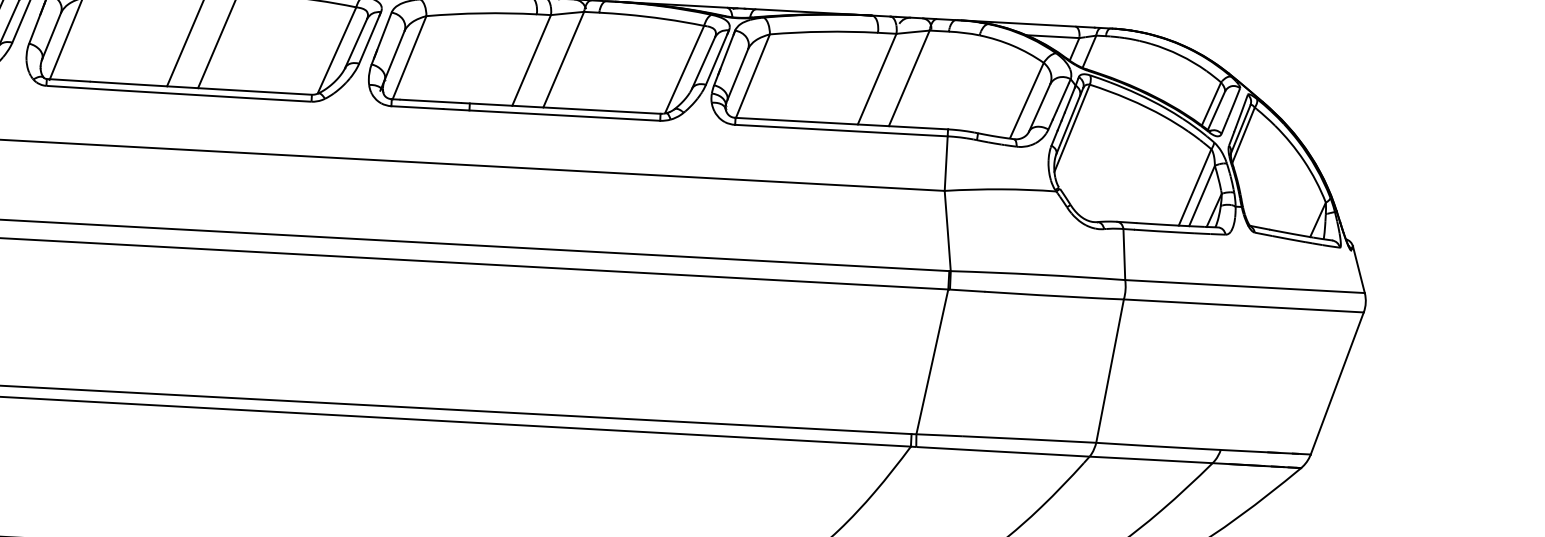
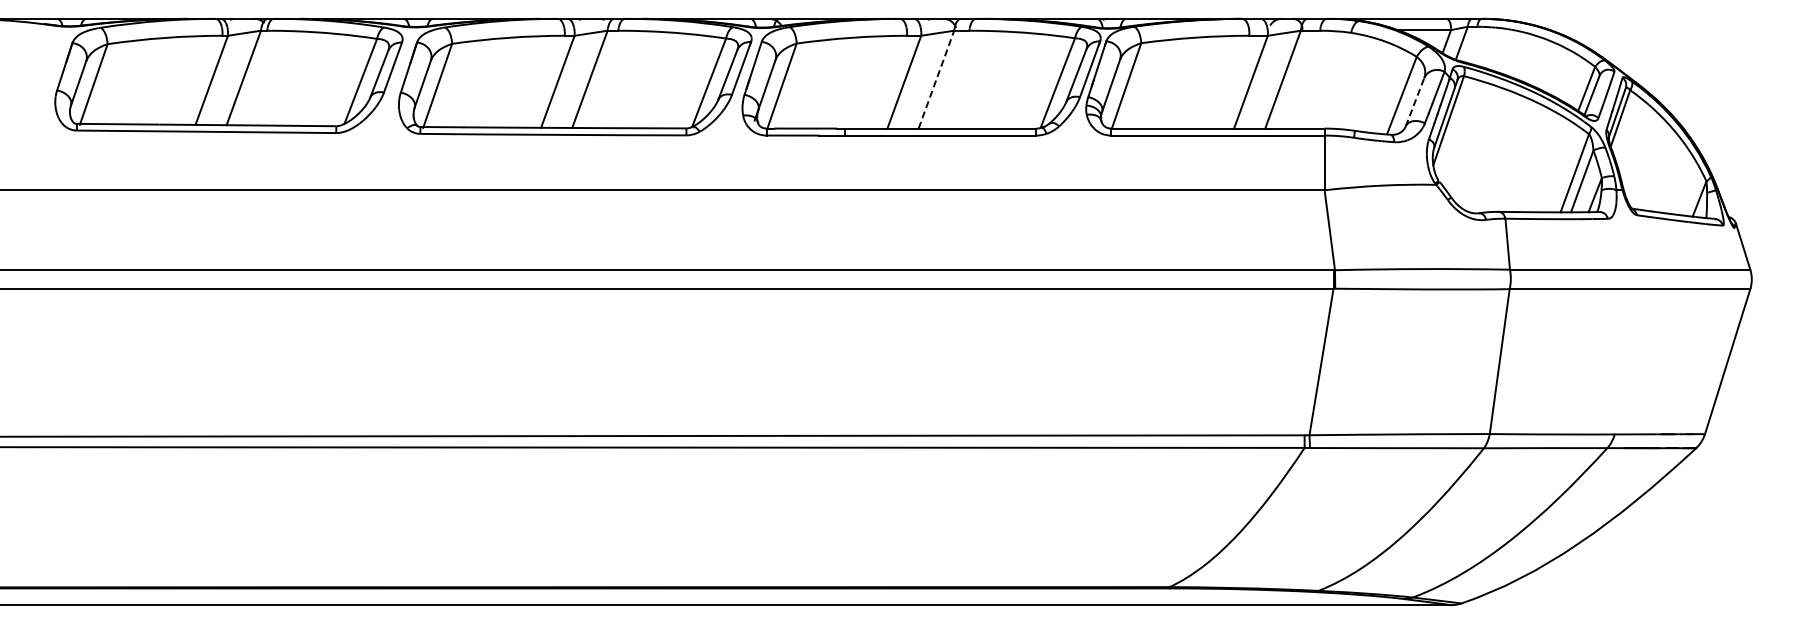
line: (563, 59) -> (936, 79), solid -> dashed
line: (1039, 108) -> (1414, 102), solid -> dashed

